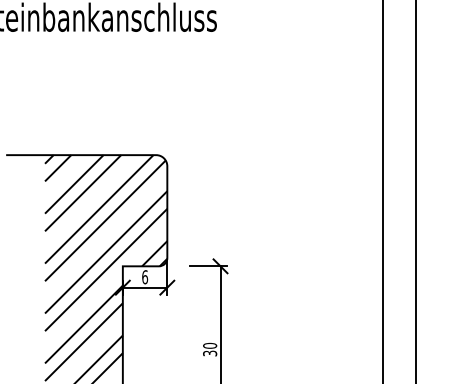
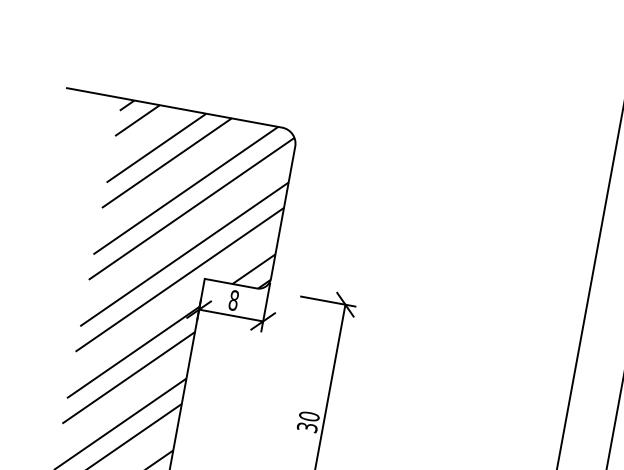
text: (145, 277) -> (234, 300), 6 -> 8

